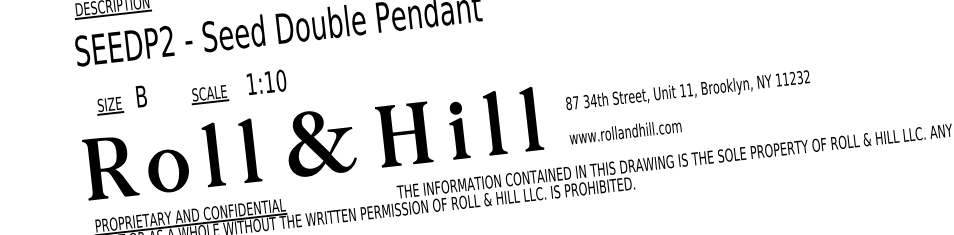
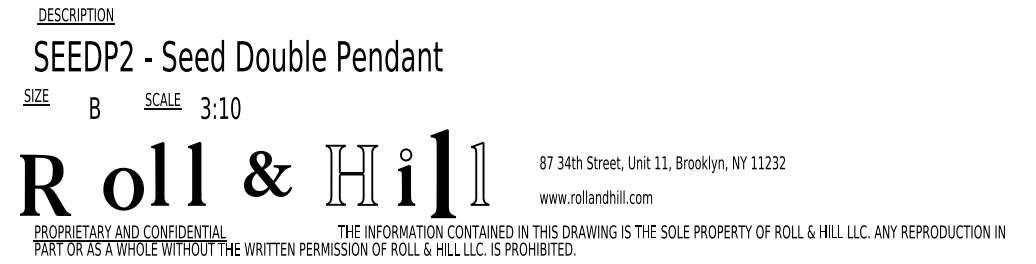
text: (251, 84) -> (205, 108), 1:10 -> 3:10
part: (209, 94) -> (162, 100), moved
part: (109, 105) -> (36, 96), moved
text: (689, 106) -> (662, 179), moved
fill: (455, 107) -> (405, 154), removed
fill: (530, 118) -> (479, 173), removed
part: (495, 122) -> (443, 173), size x1.4
fill: (403, 133) -> (351, 174), removed
part: (320, 142) -> (267, 173), size x0.7
part: (110, 166) -> (45, 184), moved
part: (168, 170) -> (123, 188), moved

